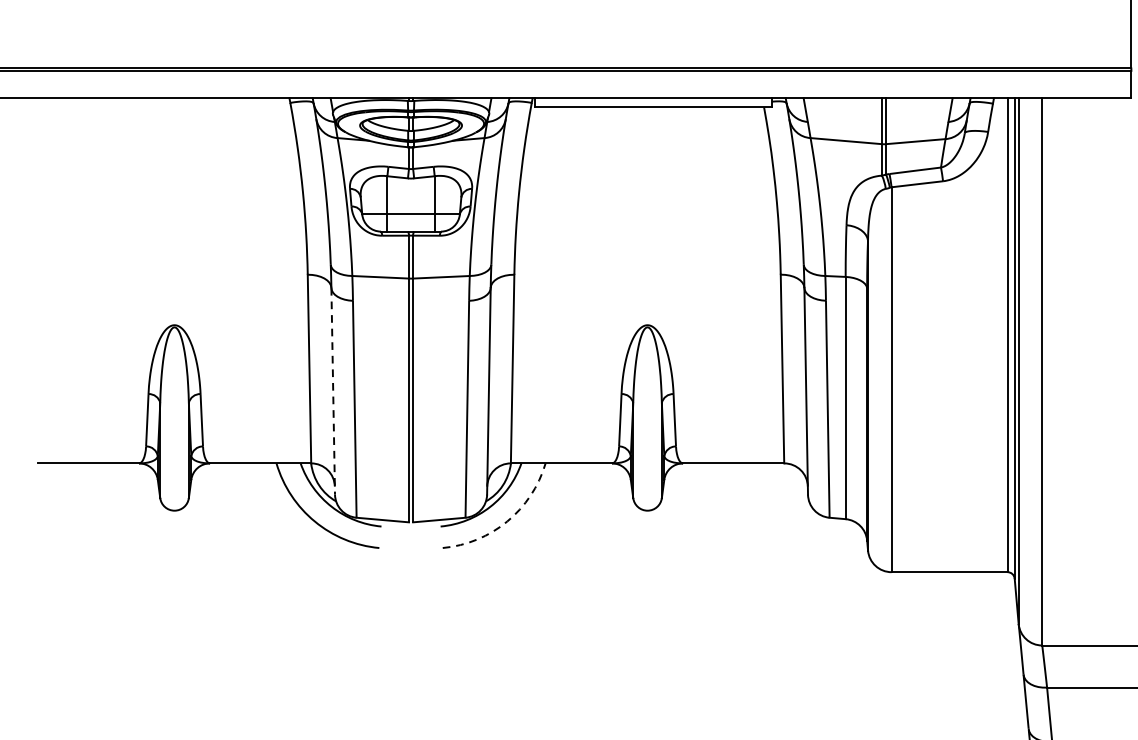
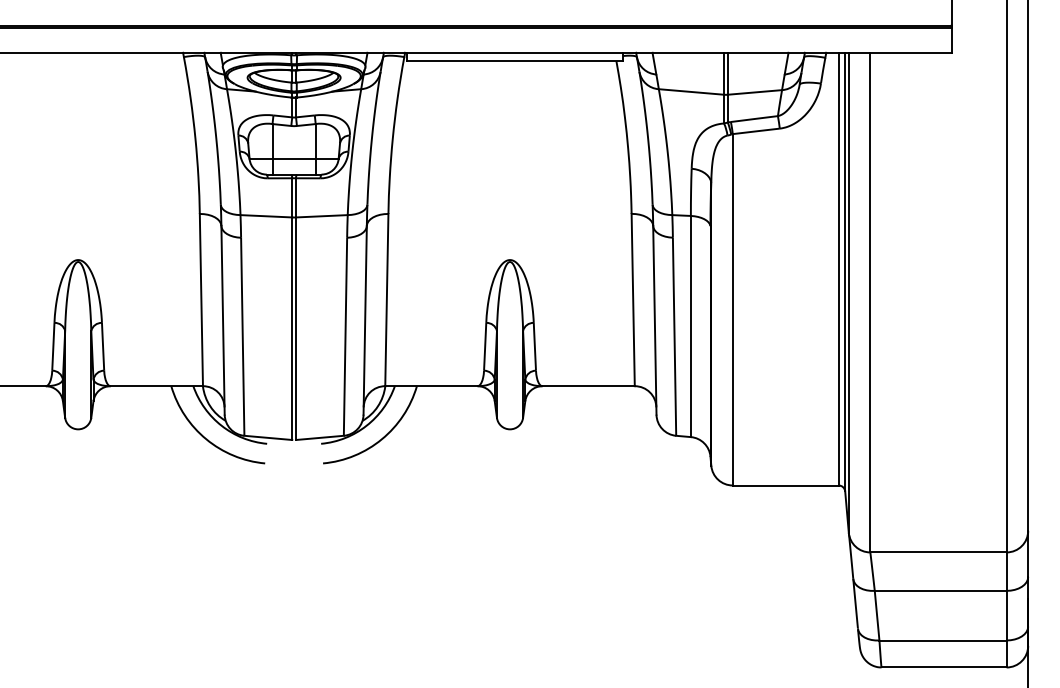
line: (333, 391) -> (223, 320), dashed -> solid
arc: (506, 521) -> (381, 439), dashed -> solid

